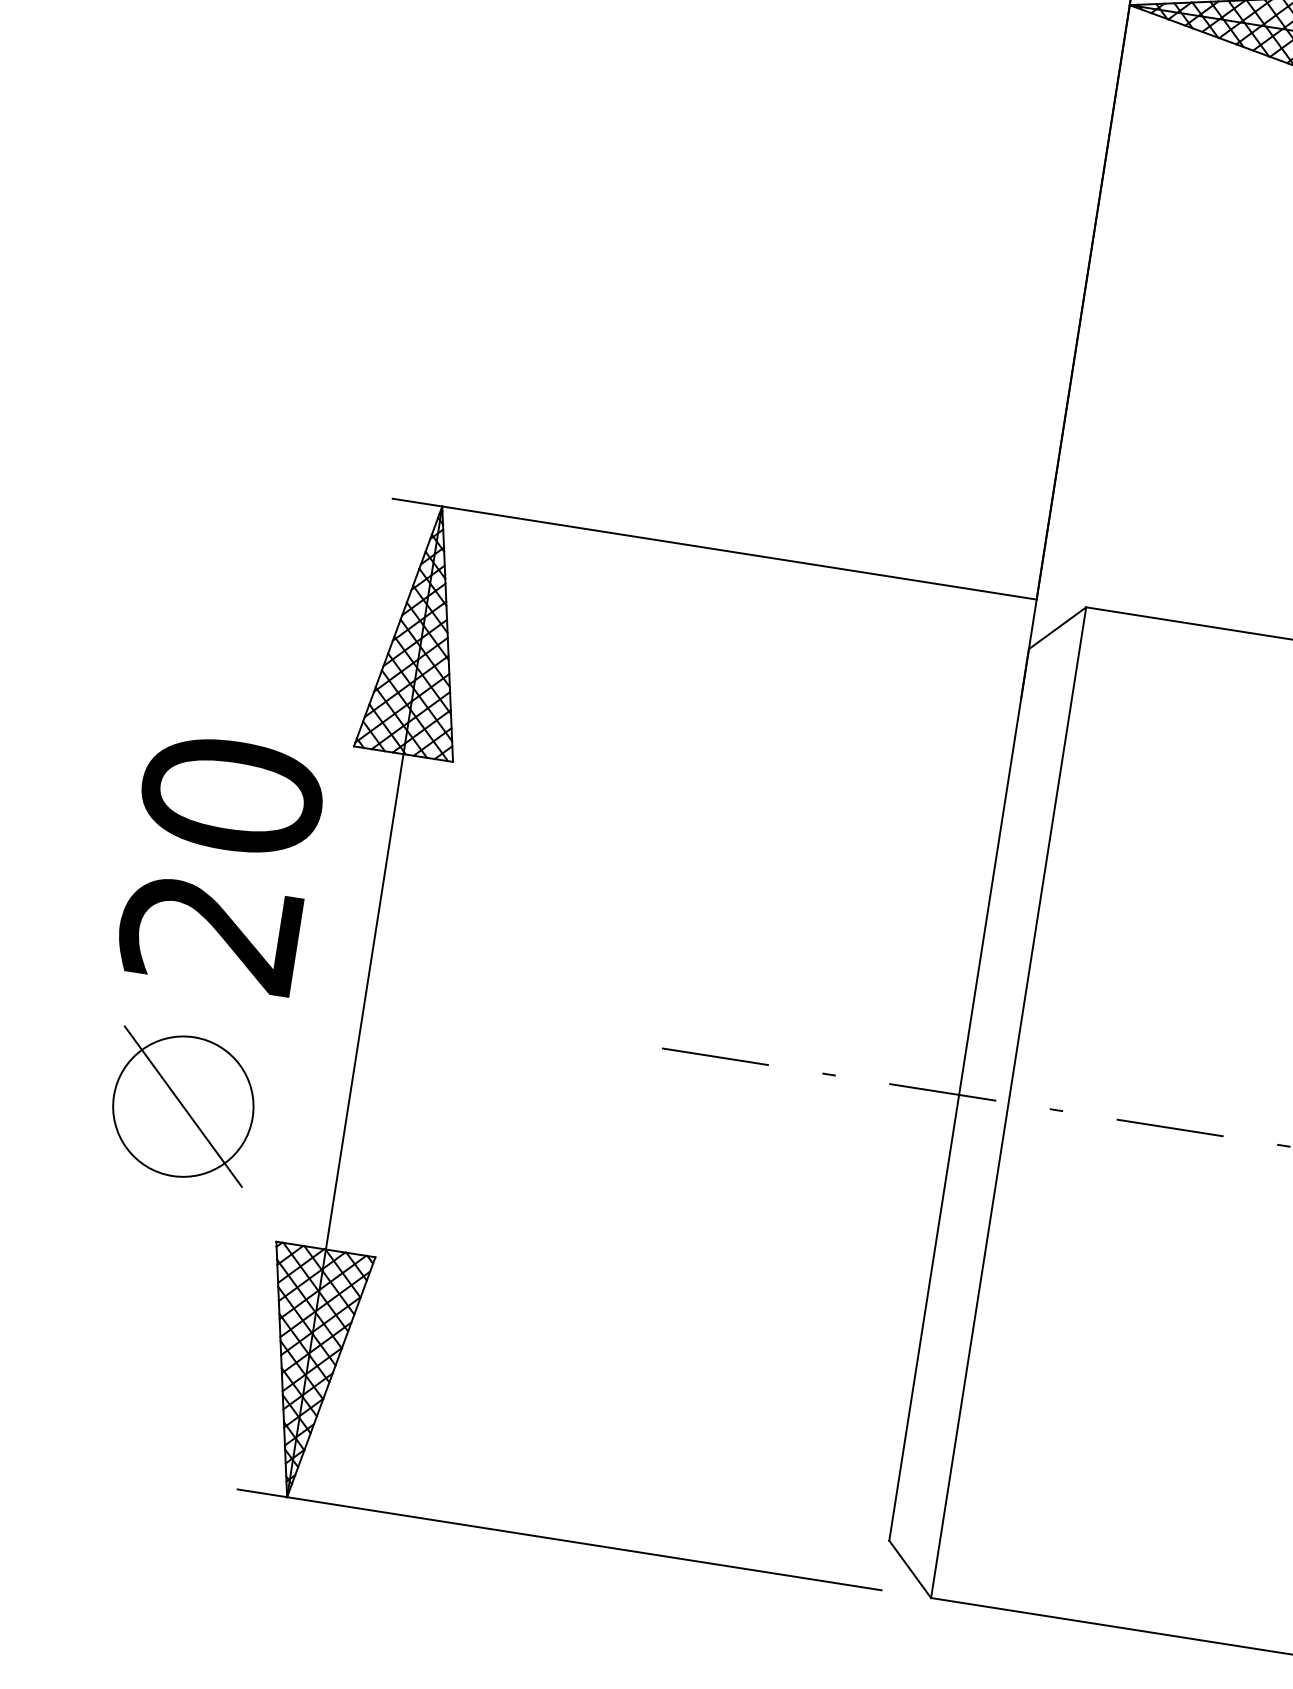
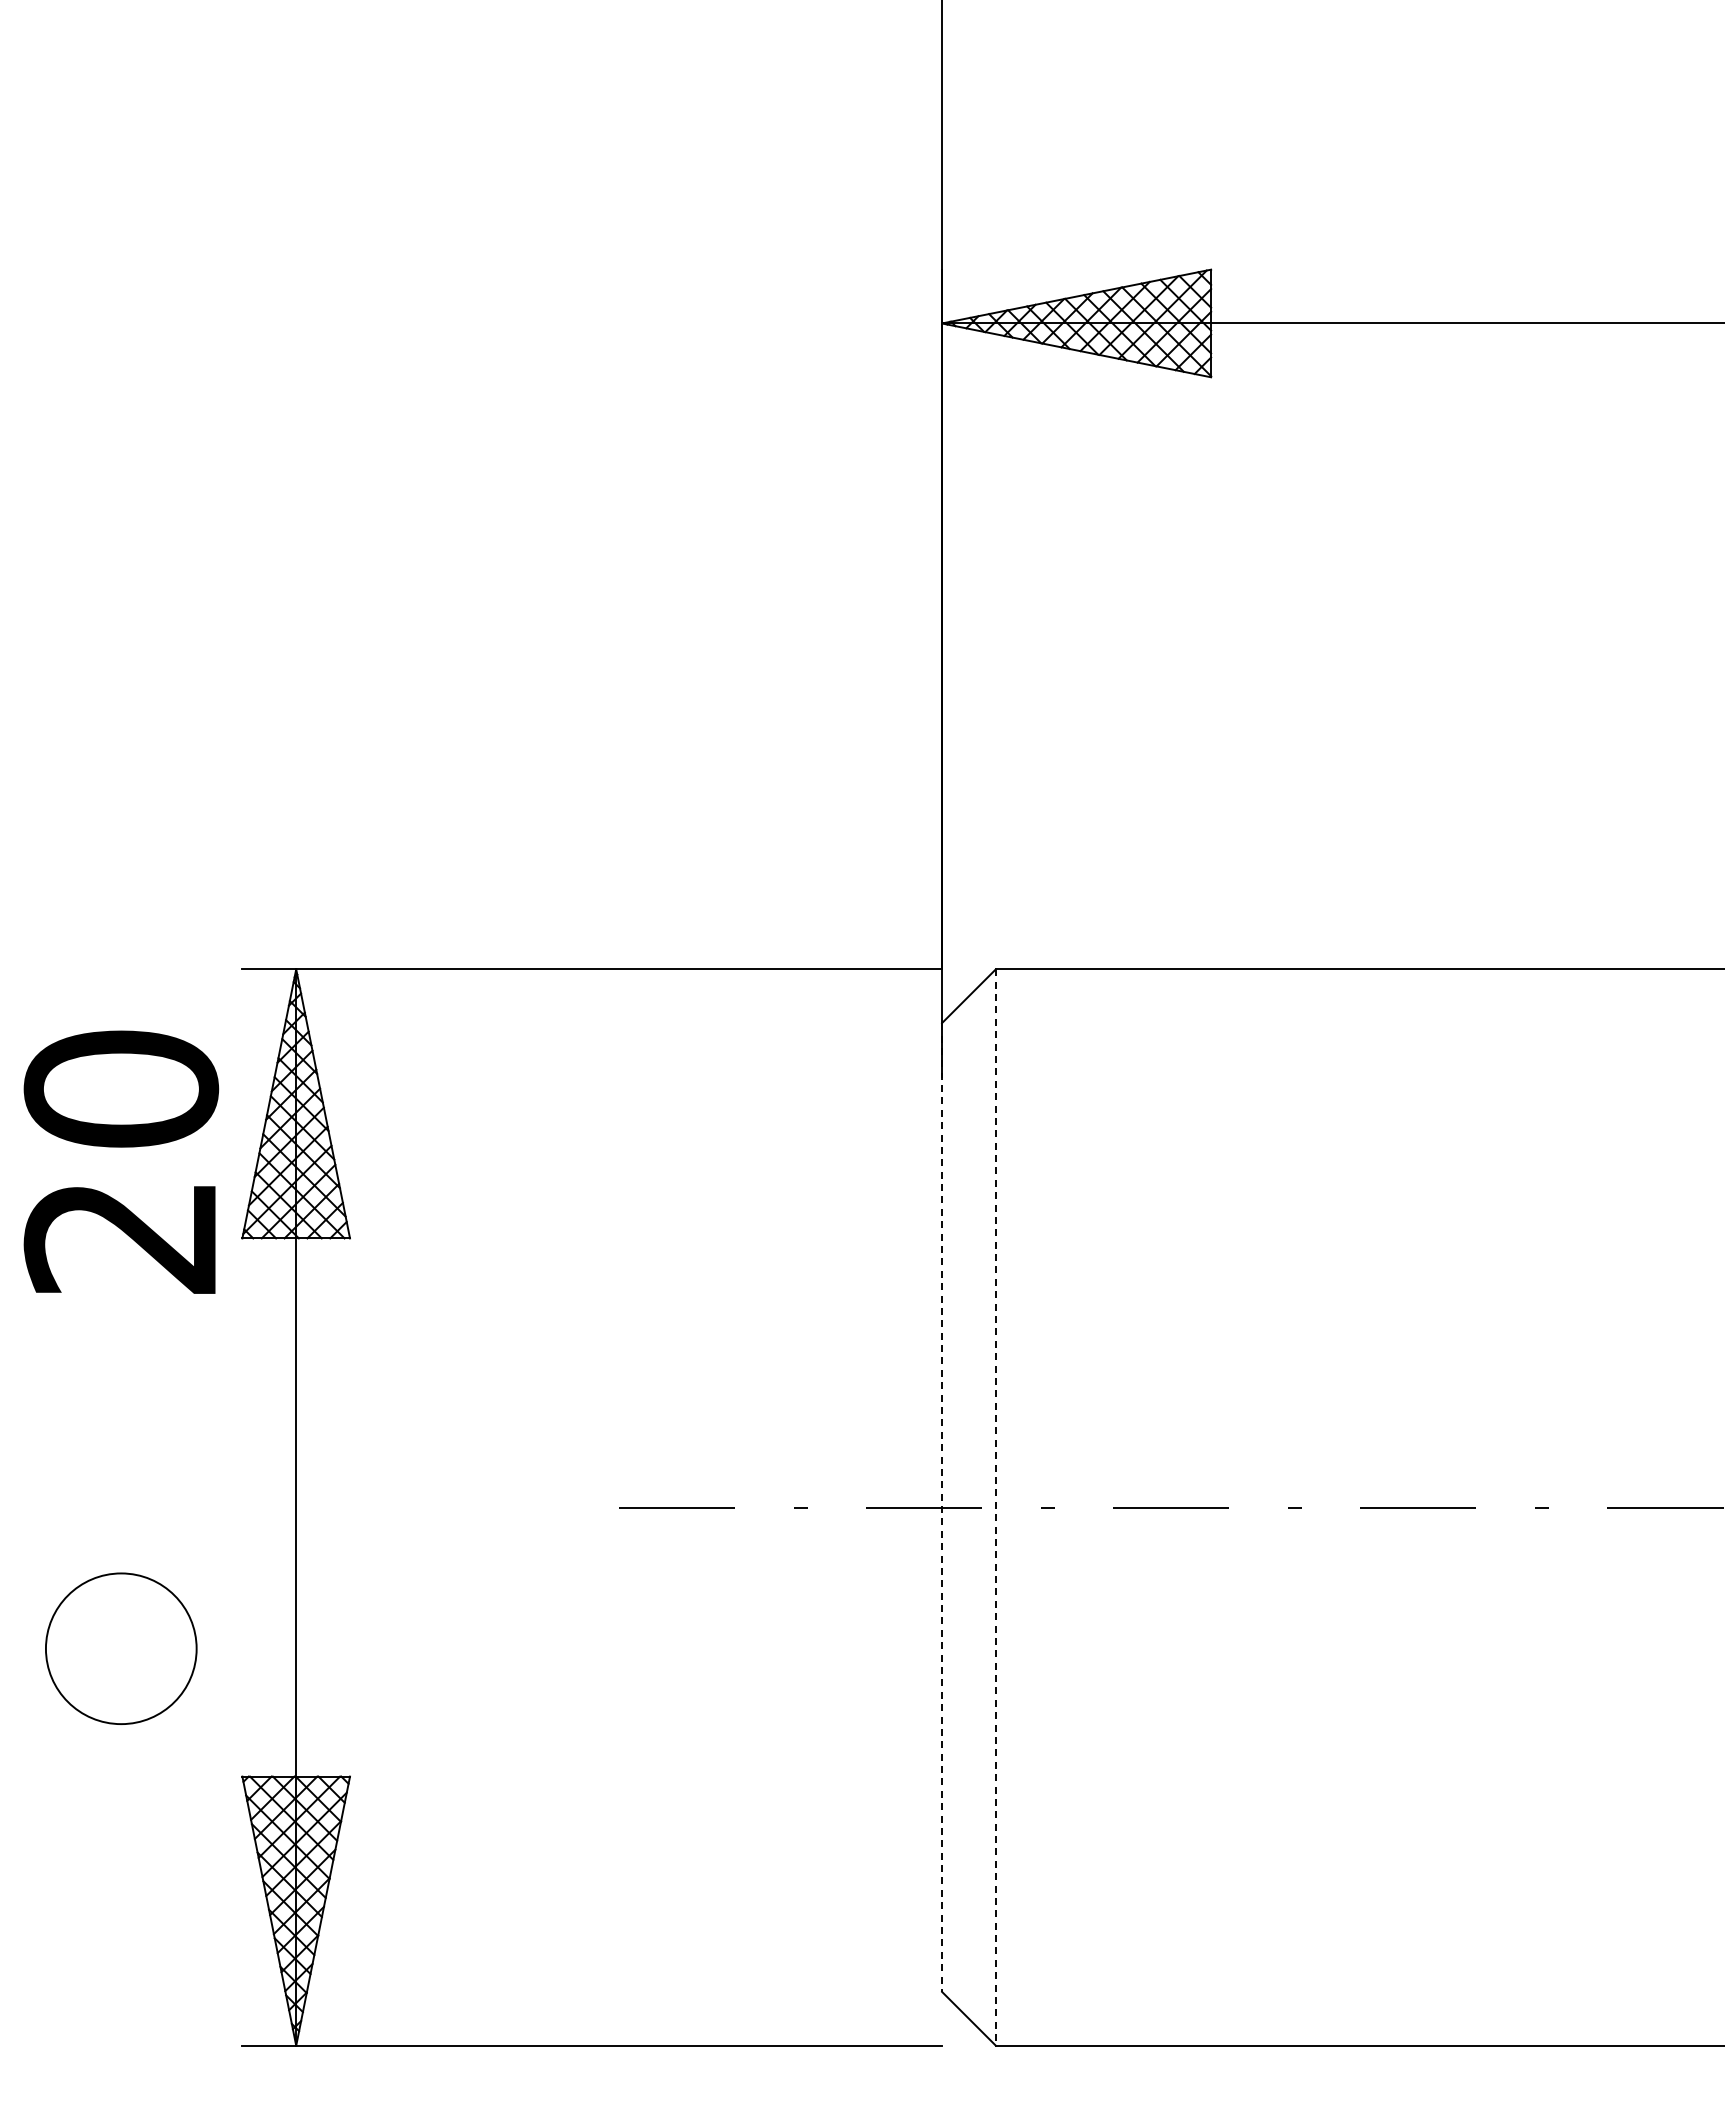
text: (221, 862) -> (121, 1161), moved
line: (959, 1095) -> (942, 1508), solid -> dashed
line: (1008, 1103) -> (995, 1508), solid -> dashed
line: (182, 1106) -> (120, 1648), removed

